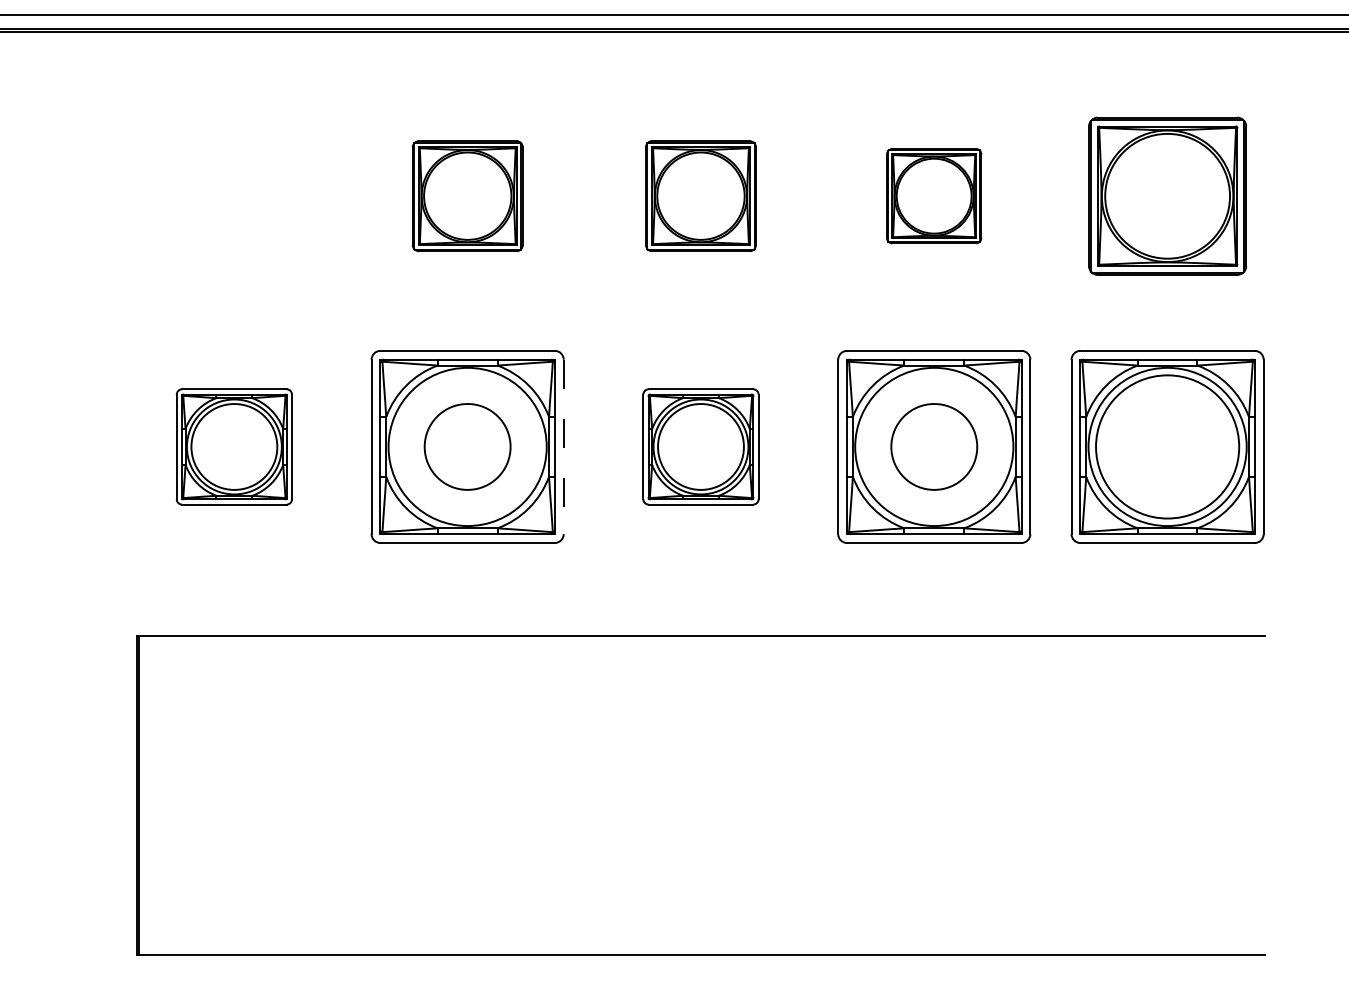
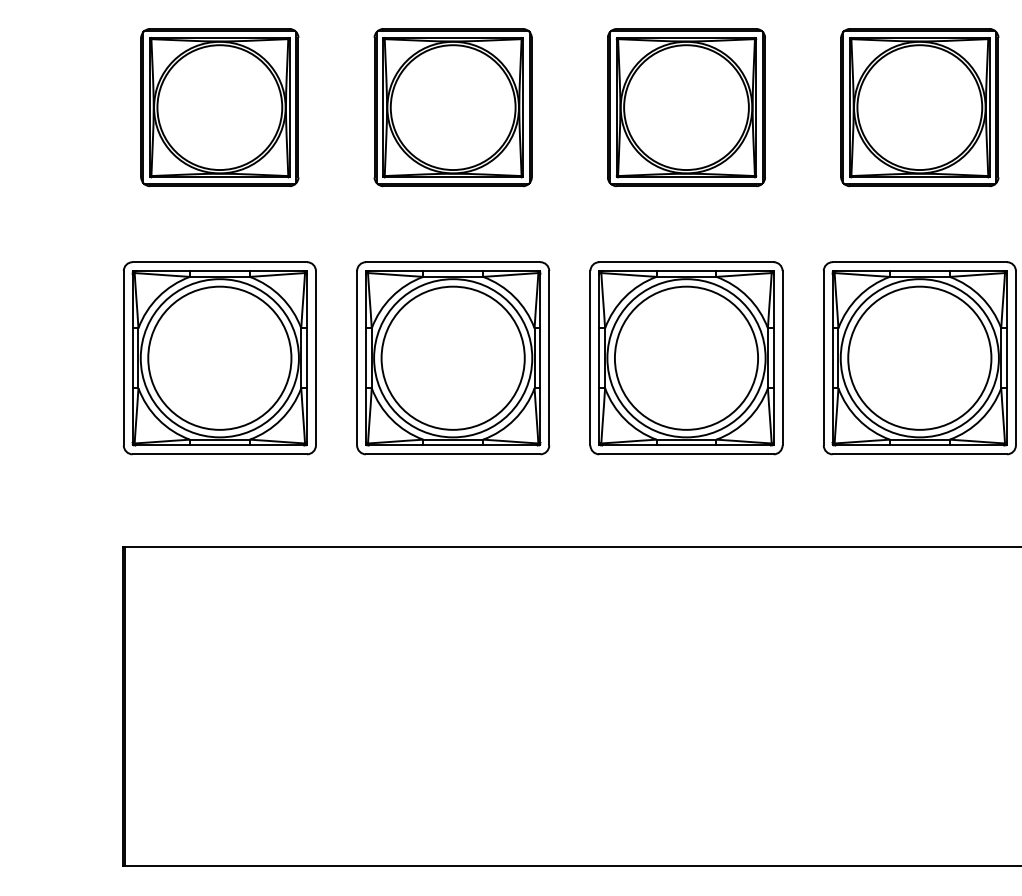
part: (233, 195) -> (219, 106), added
part: (467, 195) -> (453, 106), size x1.43
part: (700, 195) -> (686, 106), size x1.43
part: (933, 195) -> (919, 106), size x1.67
part: (234, 446) -> (220, 357), size x1.67
circle: (467, 446) -> (453, 357), size x1.67
part: (700, 446) -> (686, 357), size x1.67
circle: (933, 446) -> (919, 357), size x1.67
line: (563, 447) -> (549, 358), dashed -> solid

